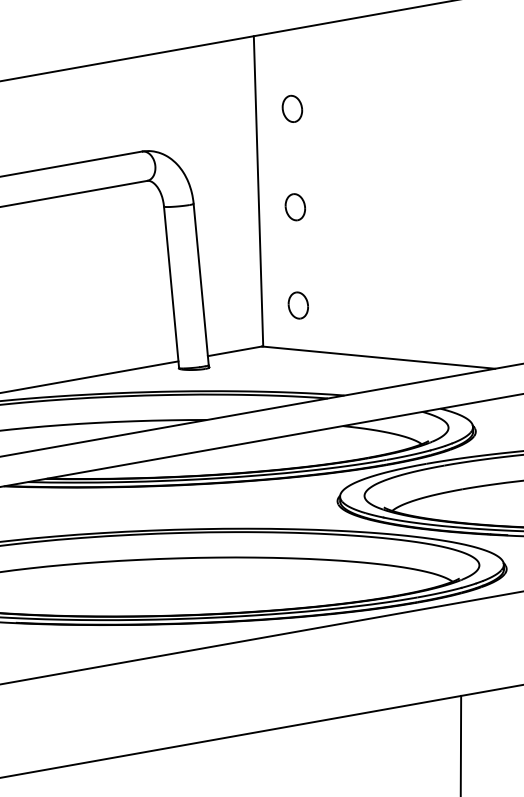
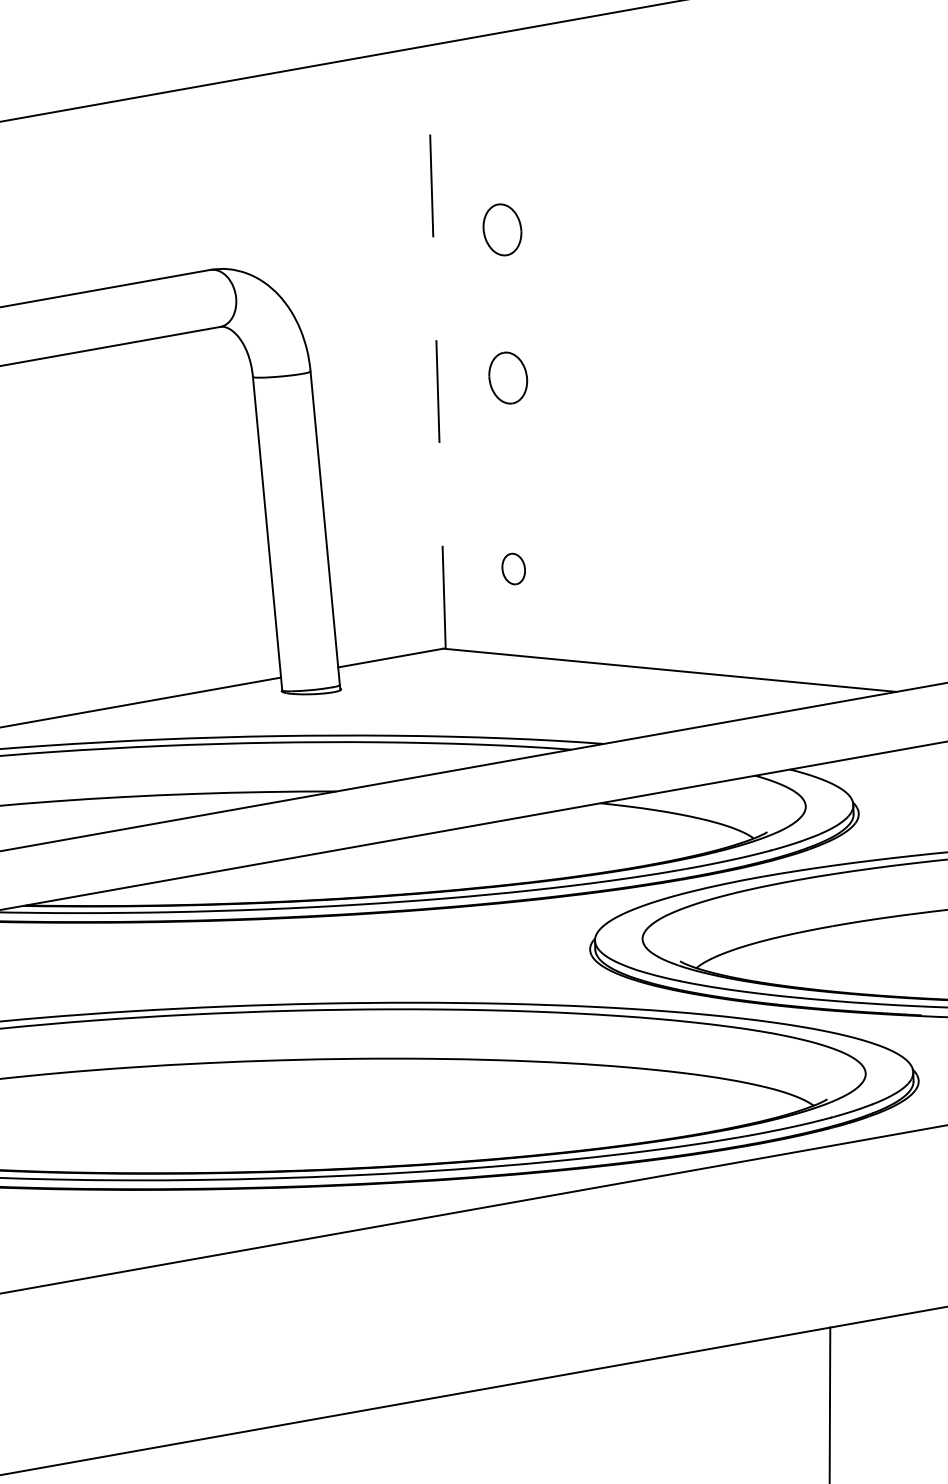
part: (292, 108) -> (502, 228), moved
line: (258, 190) -> (436, 345), solid -> dashed
part: (297, 305) -> (512, 569), size x0.6

